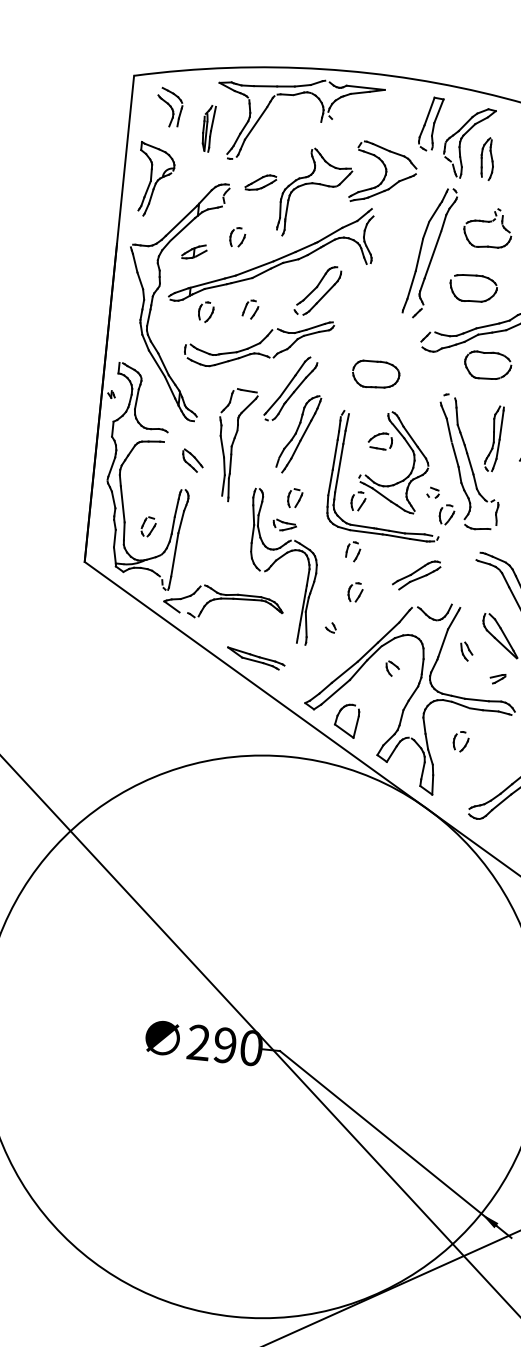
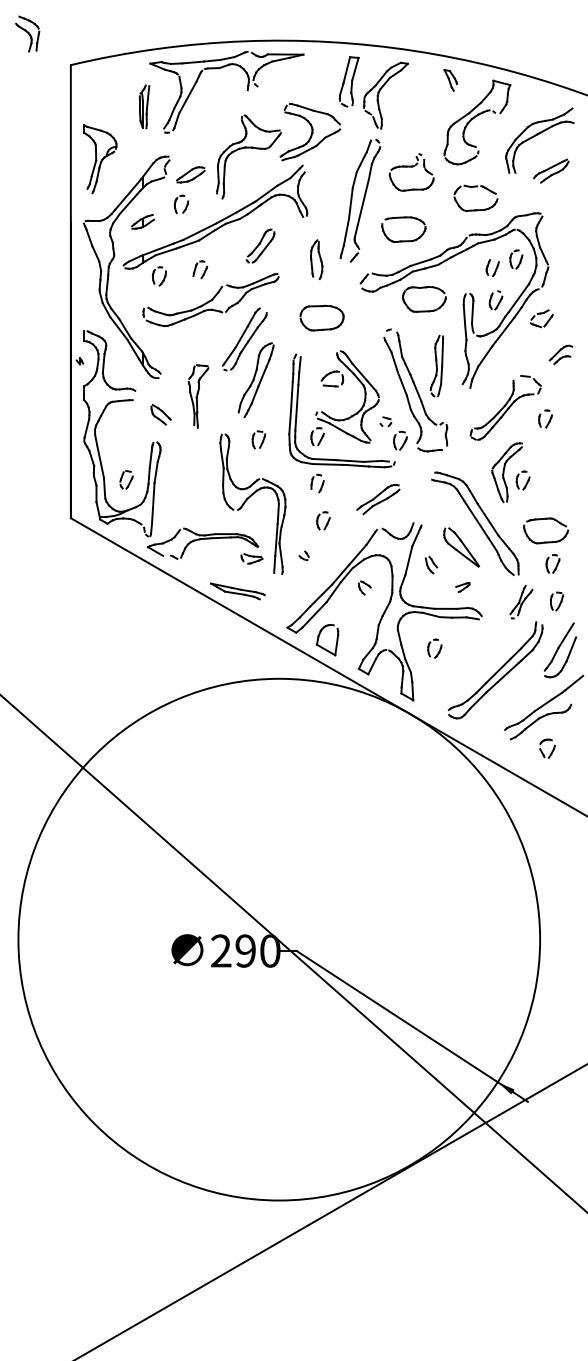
part: (169, 106) -> (27, 33), moved
part: (487, 158) -> (316, 259), moved
part: (260, 182) -> (190, 174), moved
part: (317, 290) -> (260, 245), size x0.7
part: (234, 445) -> (198, 396), size x0.6
part: (284, 525) -> (251, 558), moved

